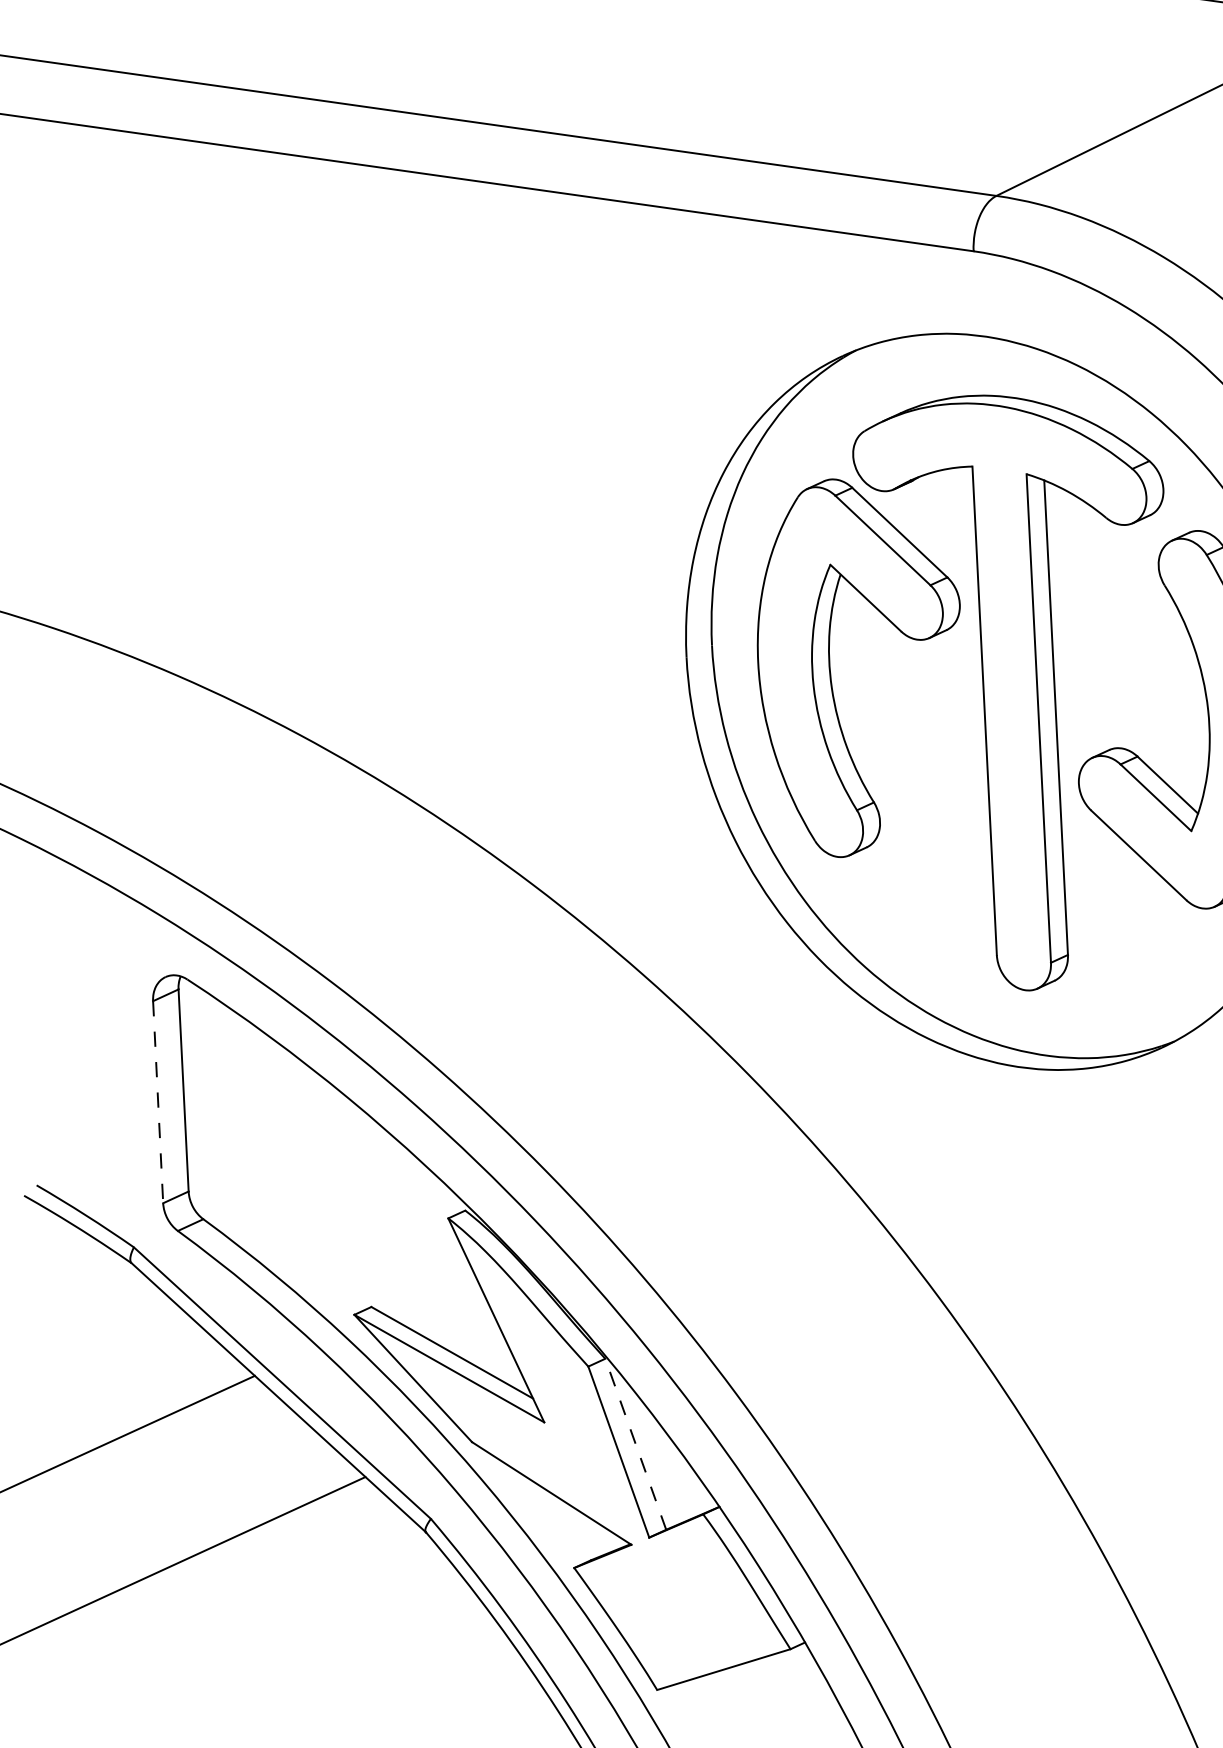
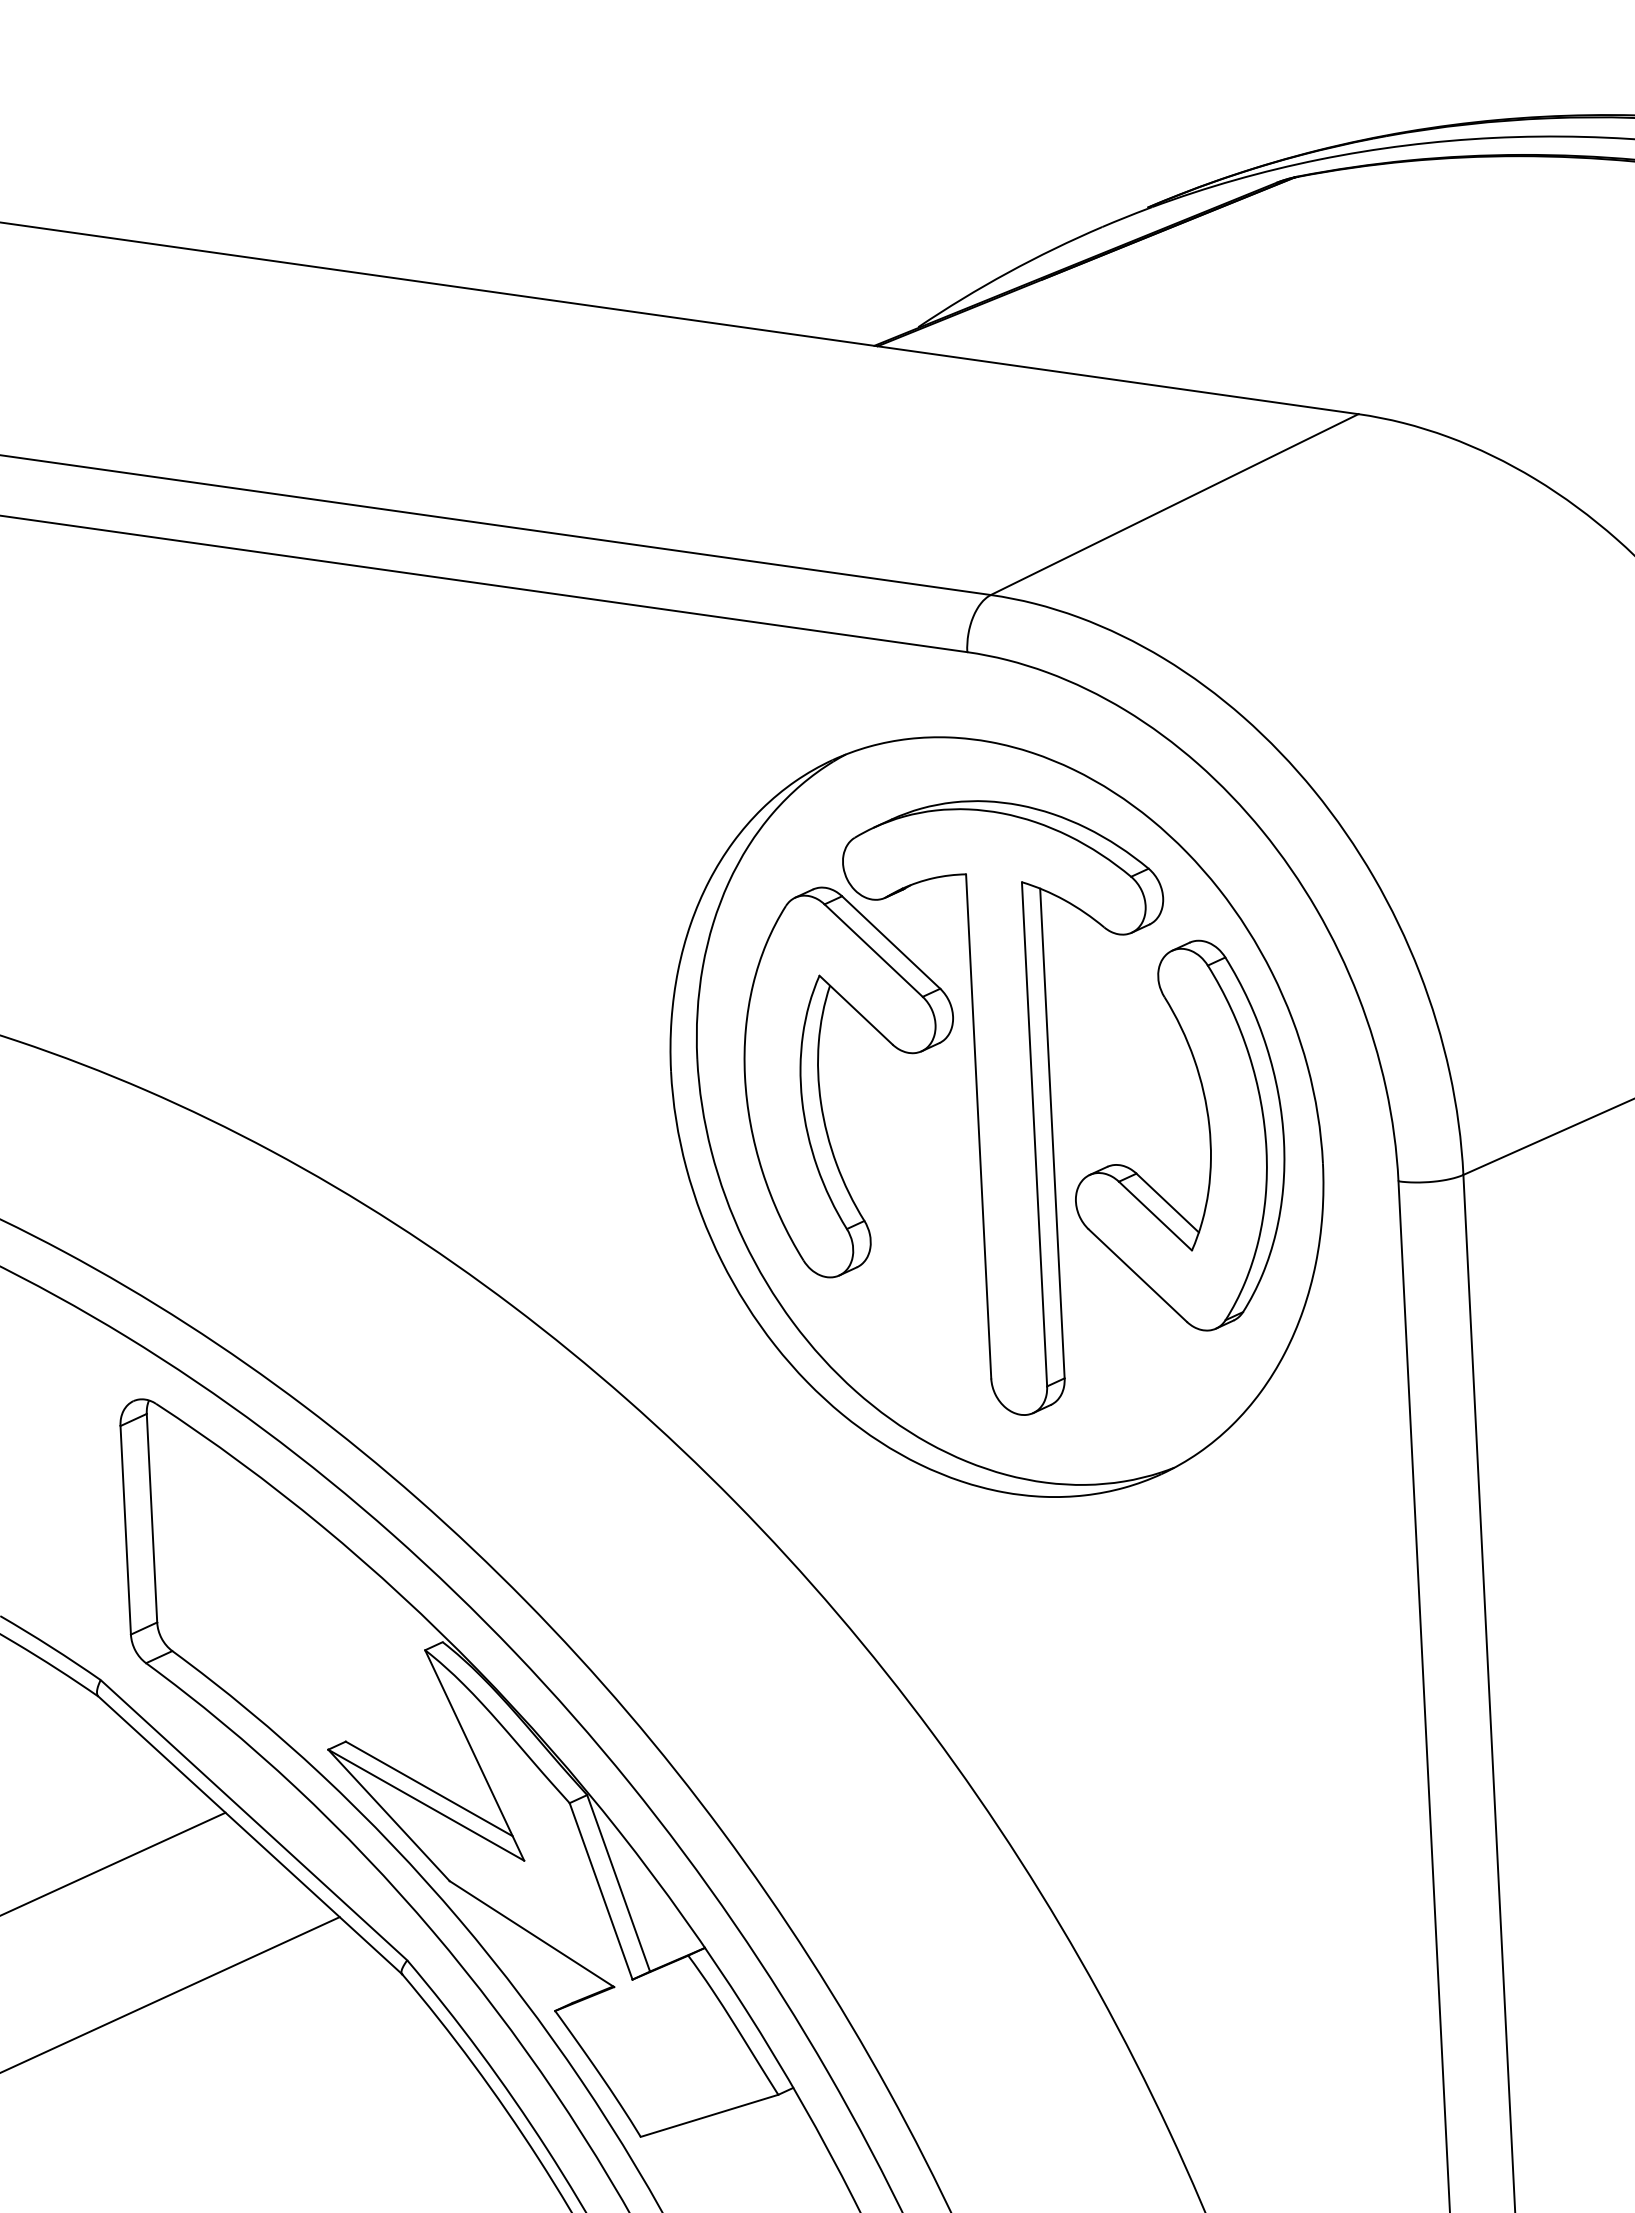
line: (157, 1102) -> (125, 1530), dashed -> solid
line: (635, 1444) -> (618, 1883), dashed -> solid

